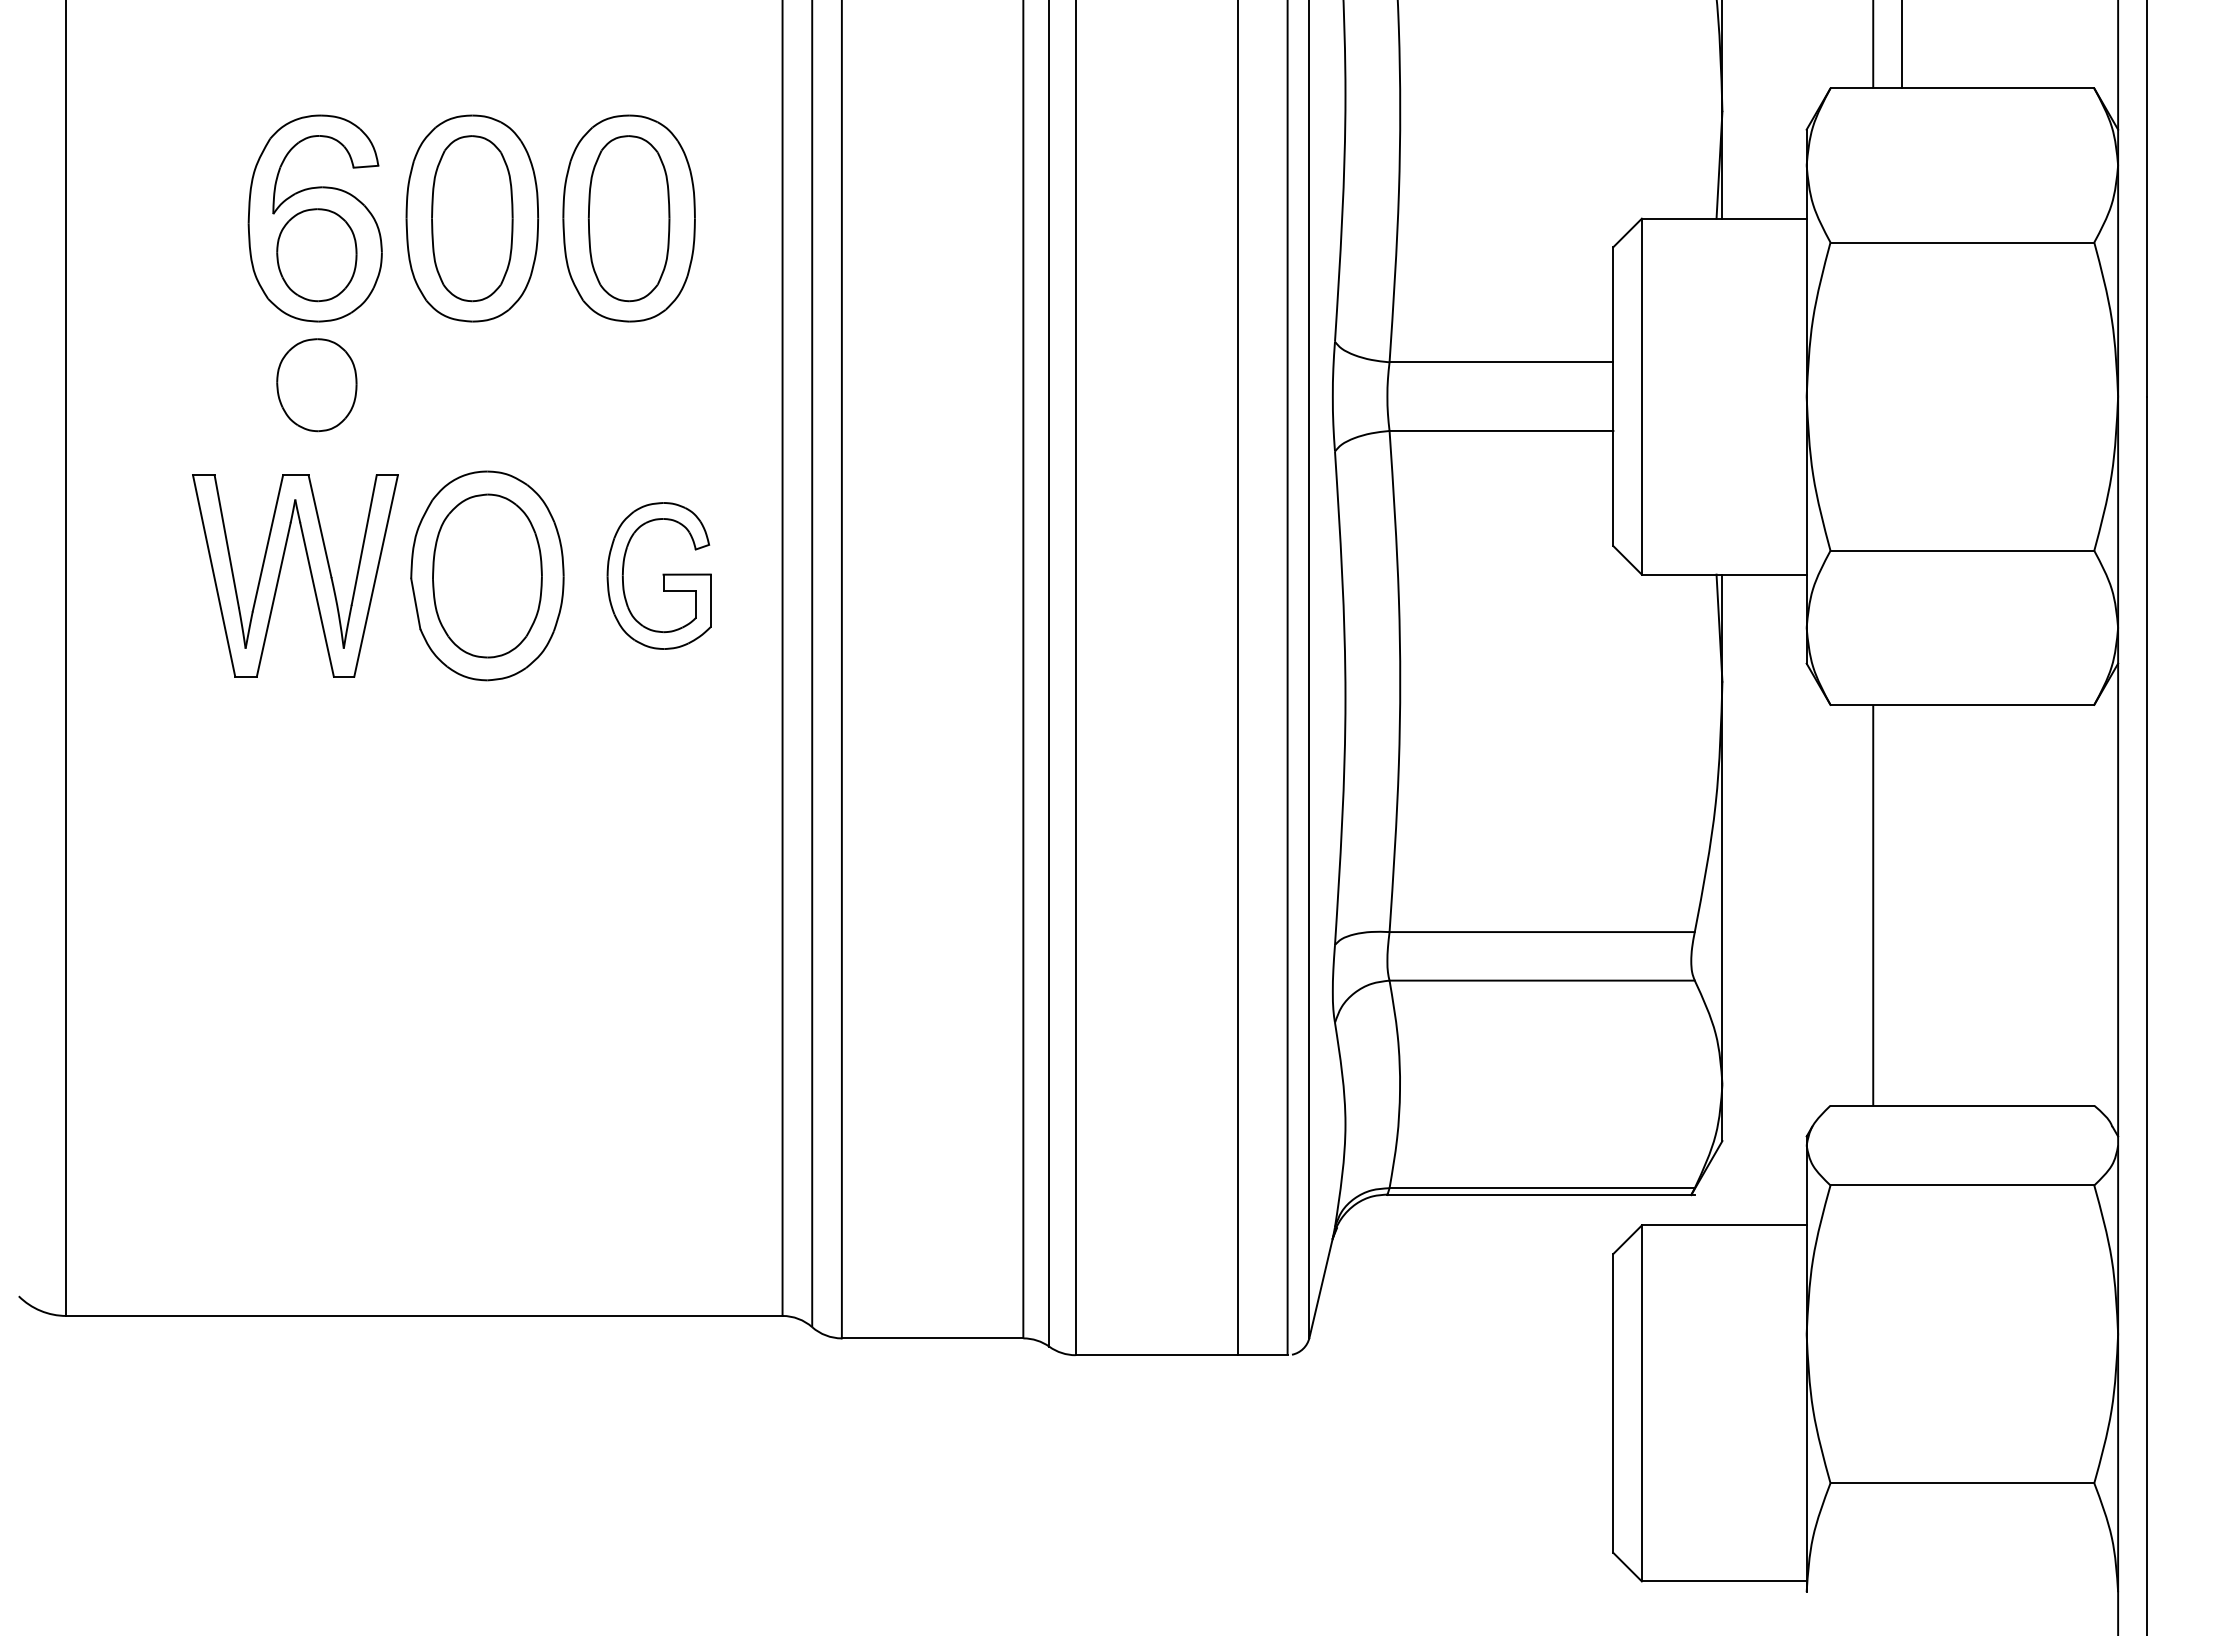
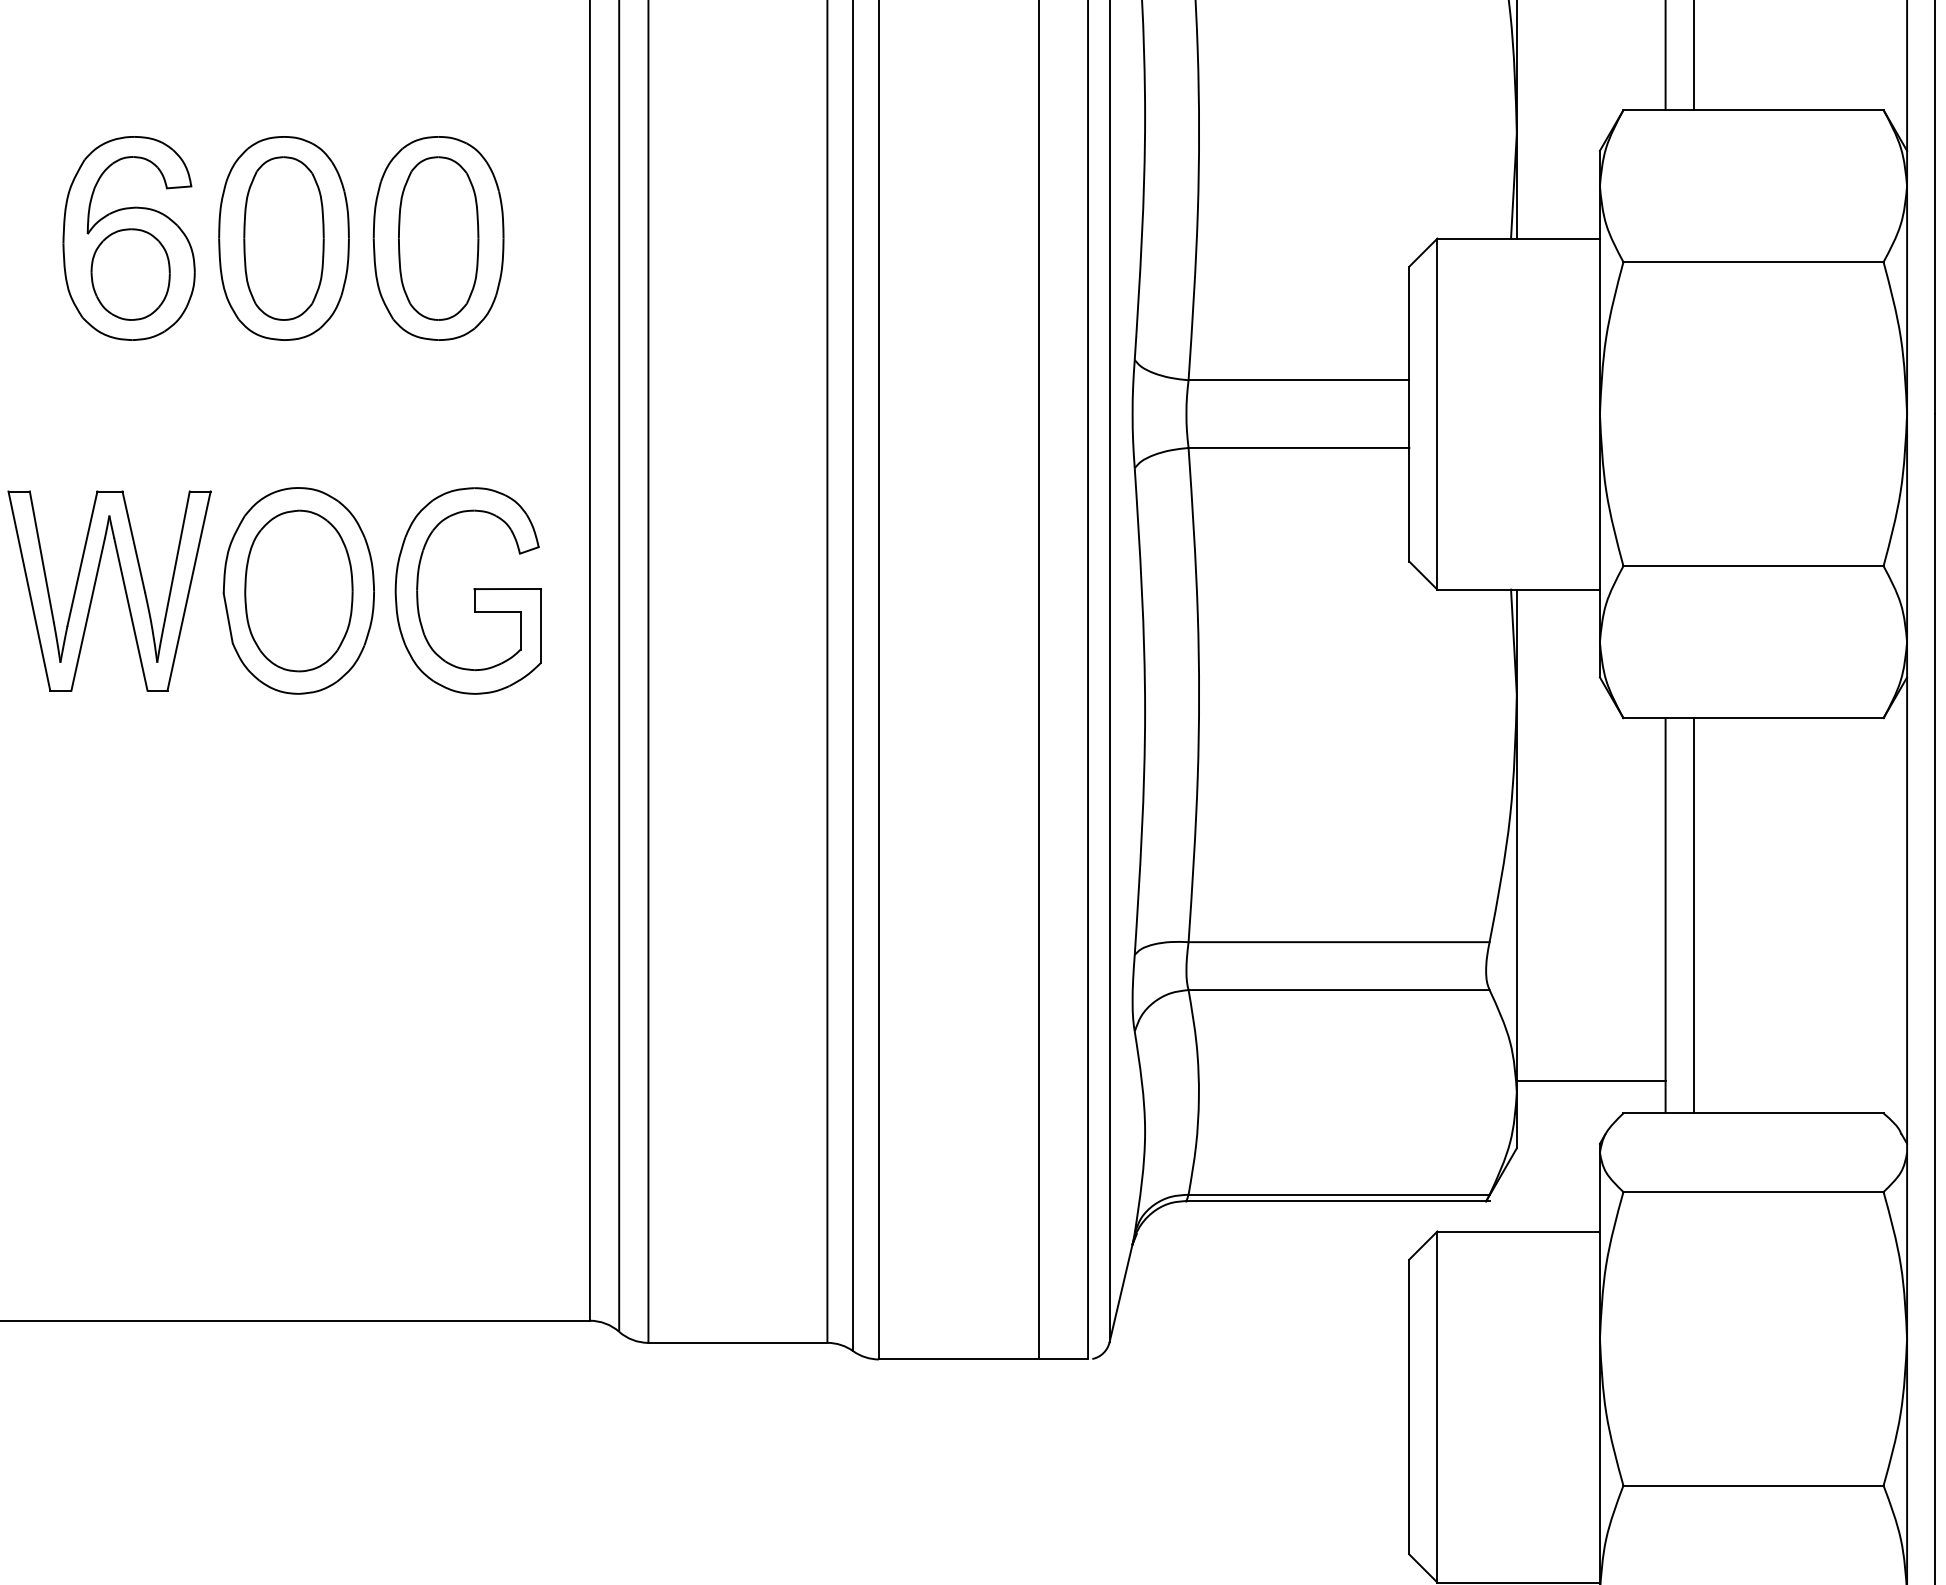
part: (316, 385) -> (130, 403), removed
part: (658, 575) -> (467, 590), size x1.43
line: (1901, 904) -> (1693, 914), added
line: (1797, 1072) -> (1590, 1080), added

